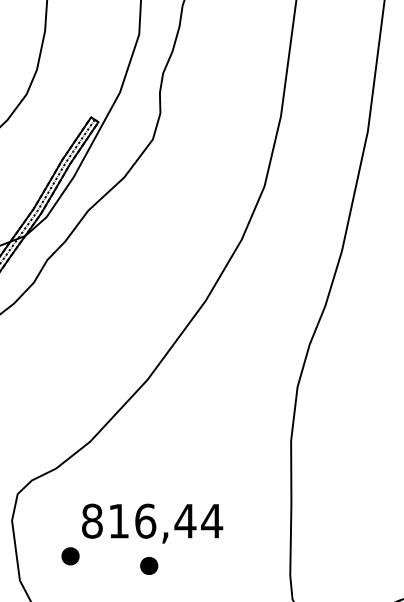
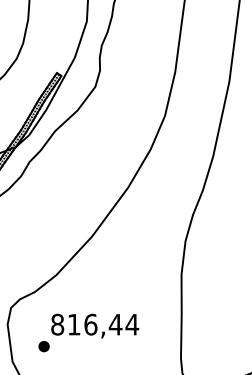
part: (148, 565) -> (92, 352), removed

